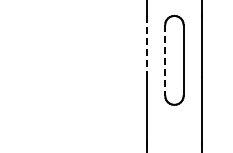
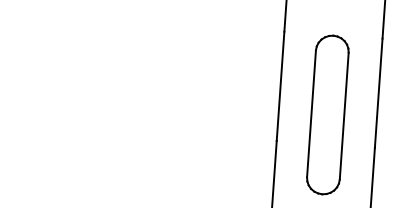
line: (146, 46) -> (279, 86), dashed -> solid
line: (165, 60) -> (311, 114), dashed -> solid

